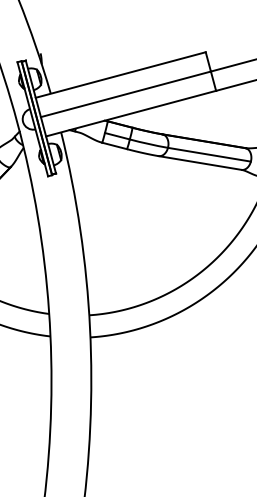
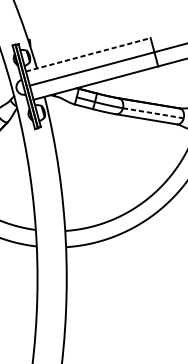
line: (121, 74) -> (88, 54), solid -> dashed
line: (208, 154) -> (152, 113), solid -> dashed

